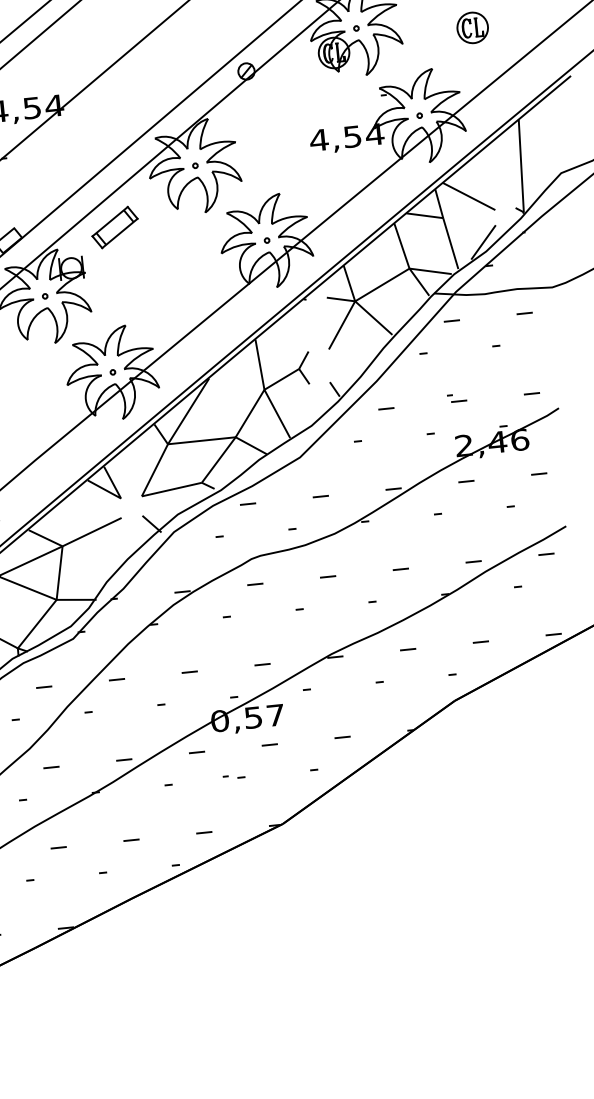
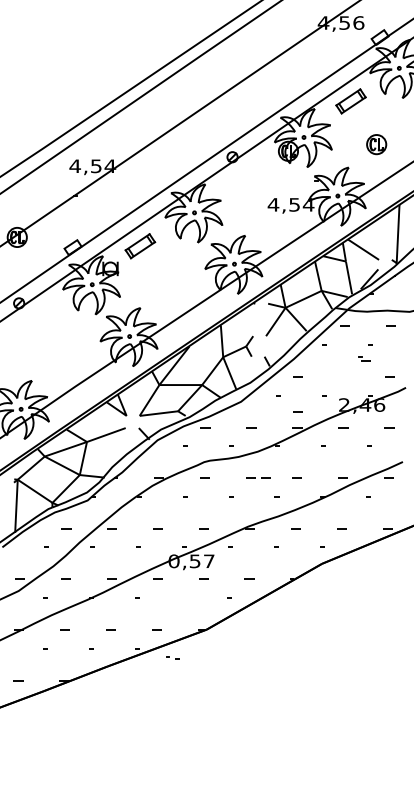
part: (456, 397) -> (364, 358), moved
line: (391, 463) -> (297, 411), added
line: (351, 573) -> (265, 477), added
part: (232, 776) -> (172, 657), moved

